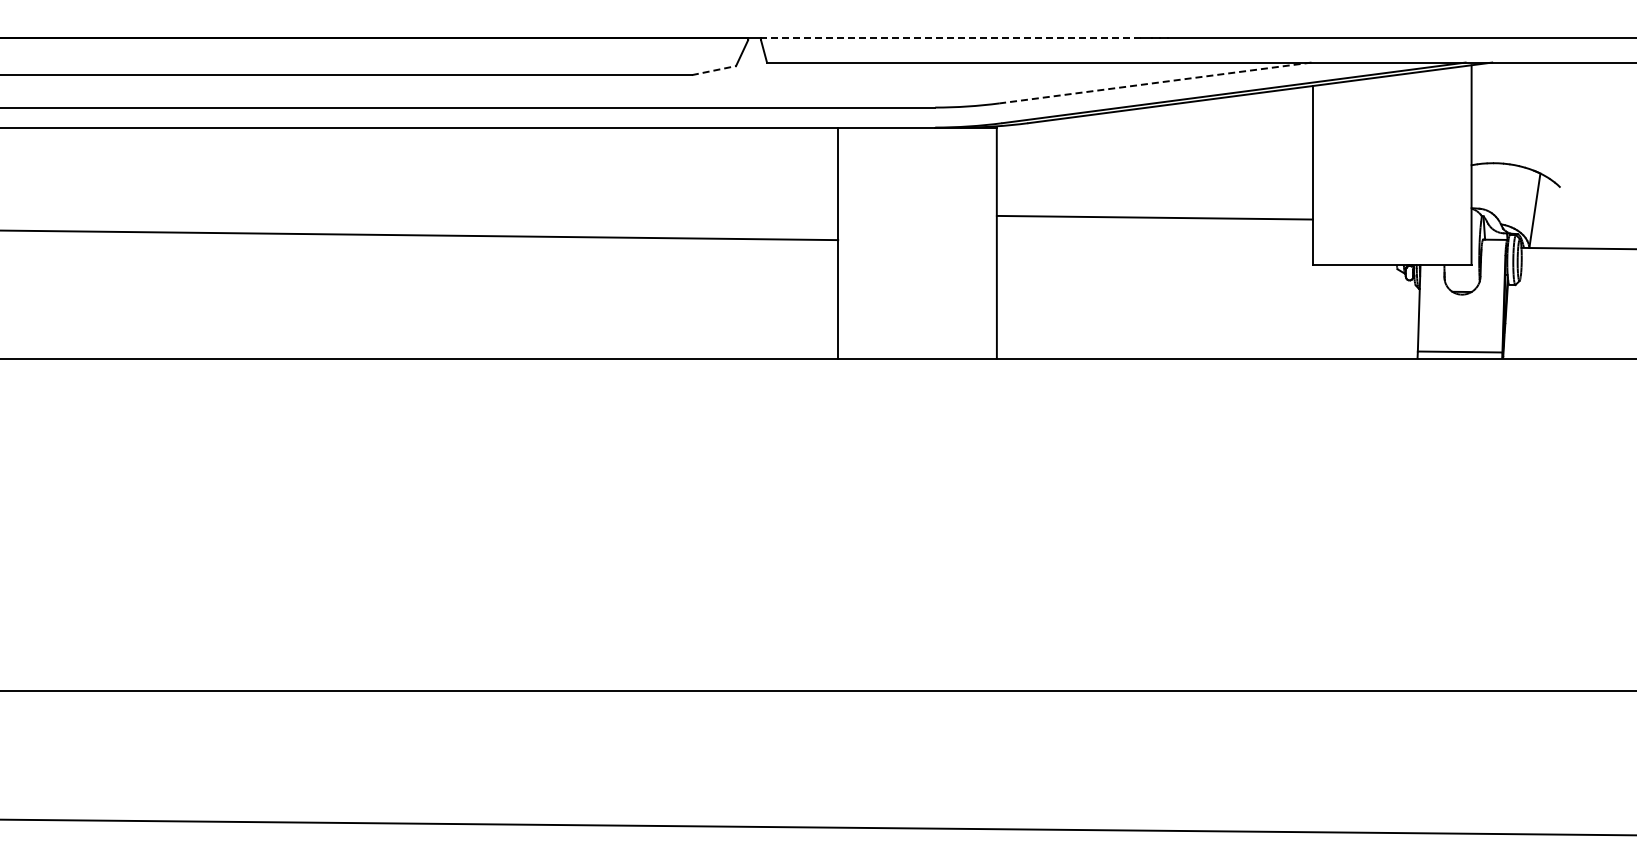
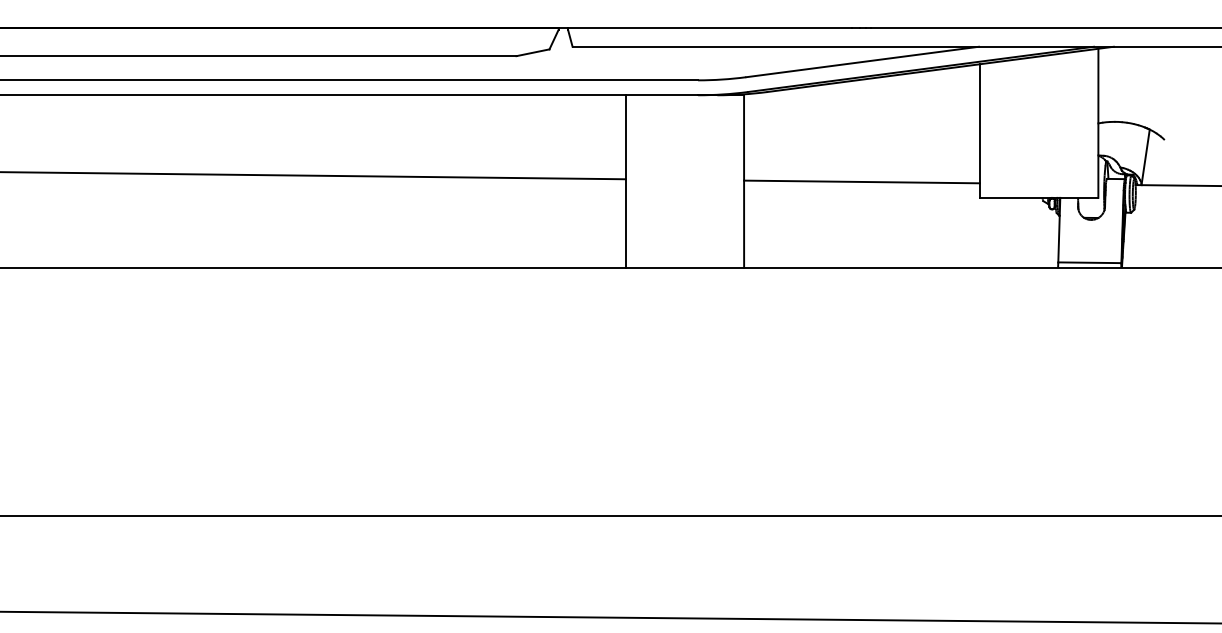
line: (950, 37) -> (709, 28), dashed -> solid
line: (713, 70) -> (532, 52), dashed -> solid
line: (1155, 83) -> (862, 62), dashed -> solid
line: (1154, 217) -> (861, 181), moved

